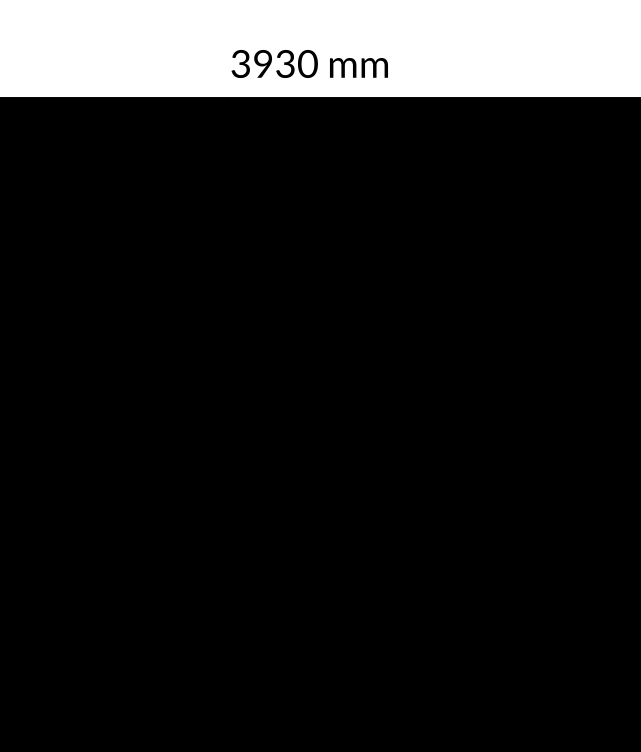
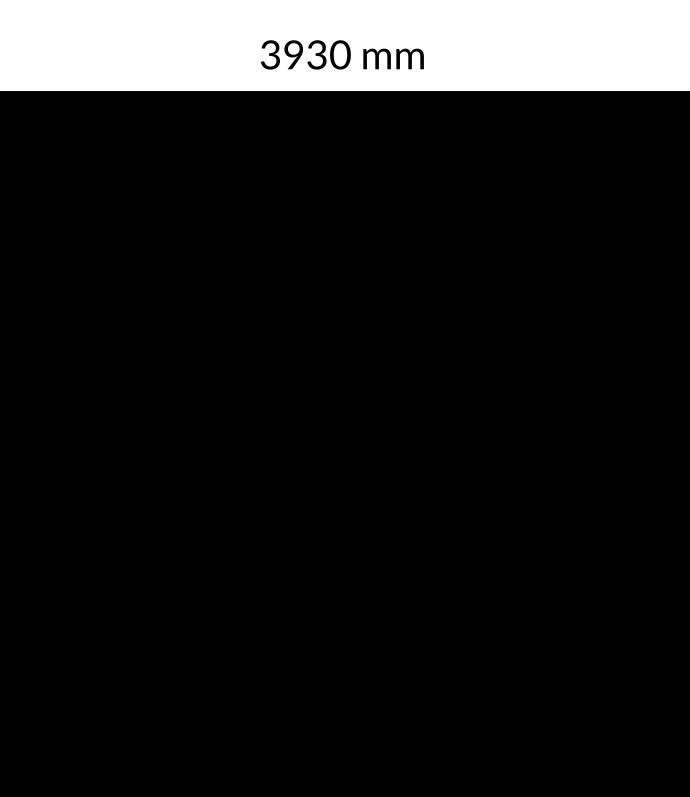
text: (309, 63) -> (342, 54), moved

